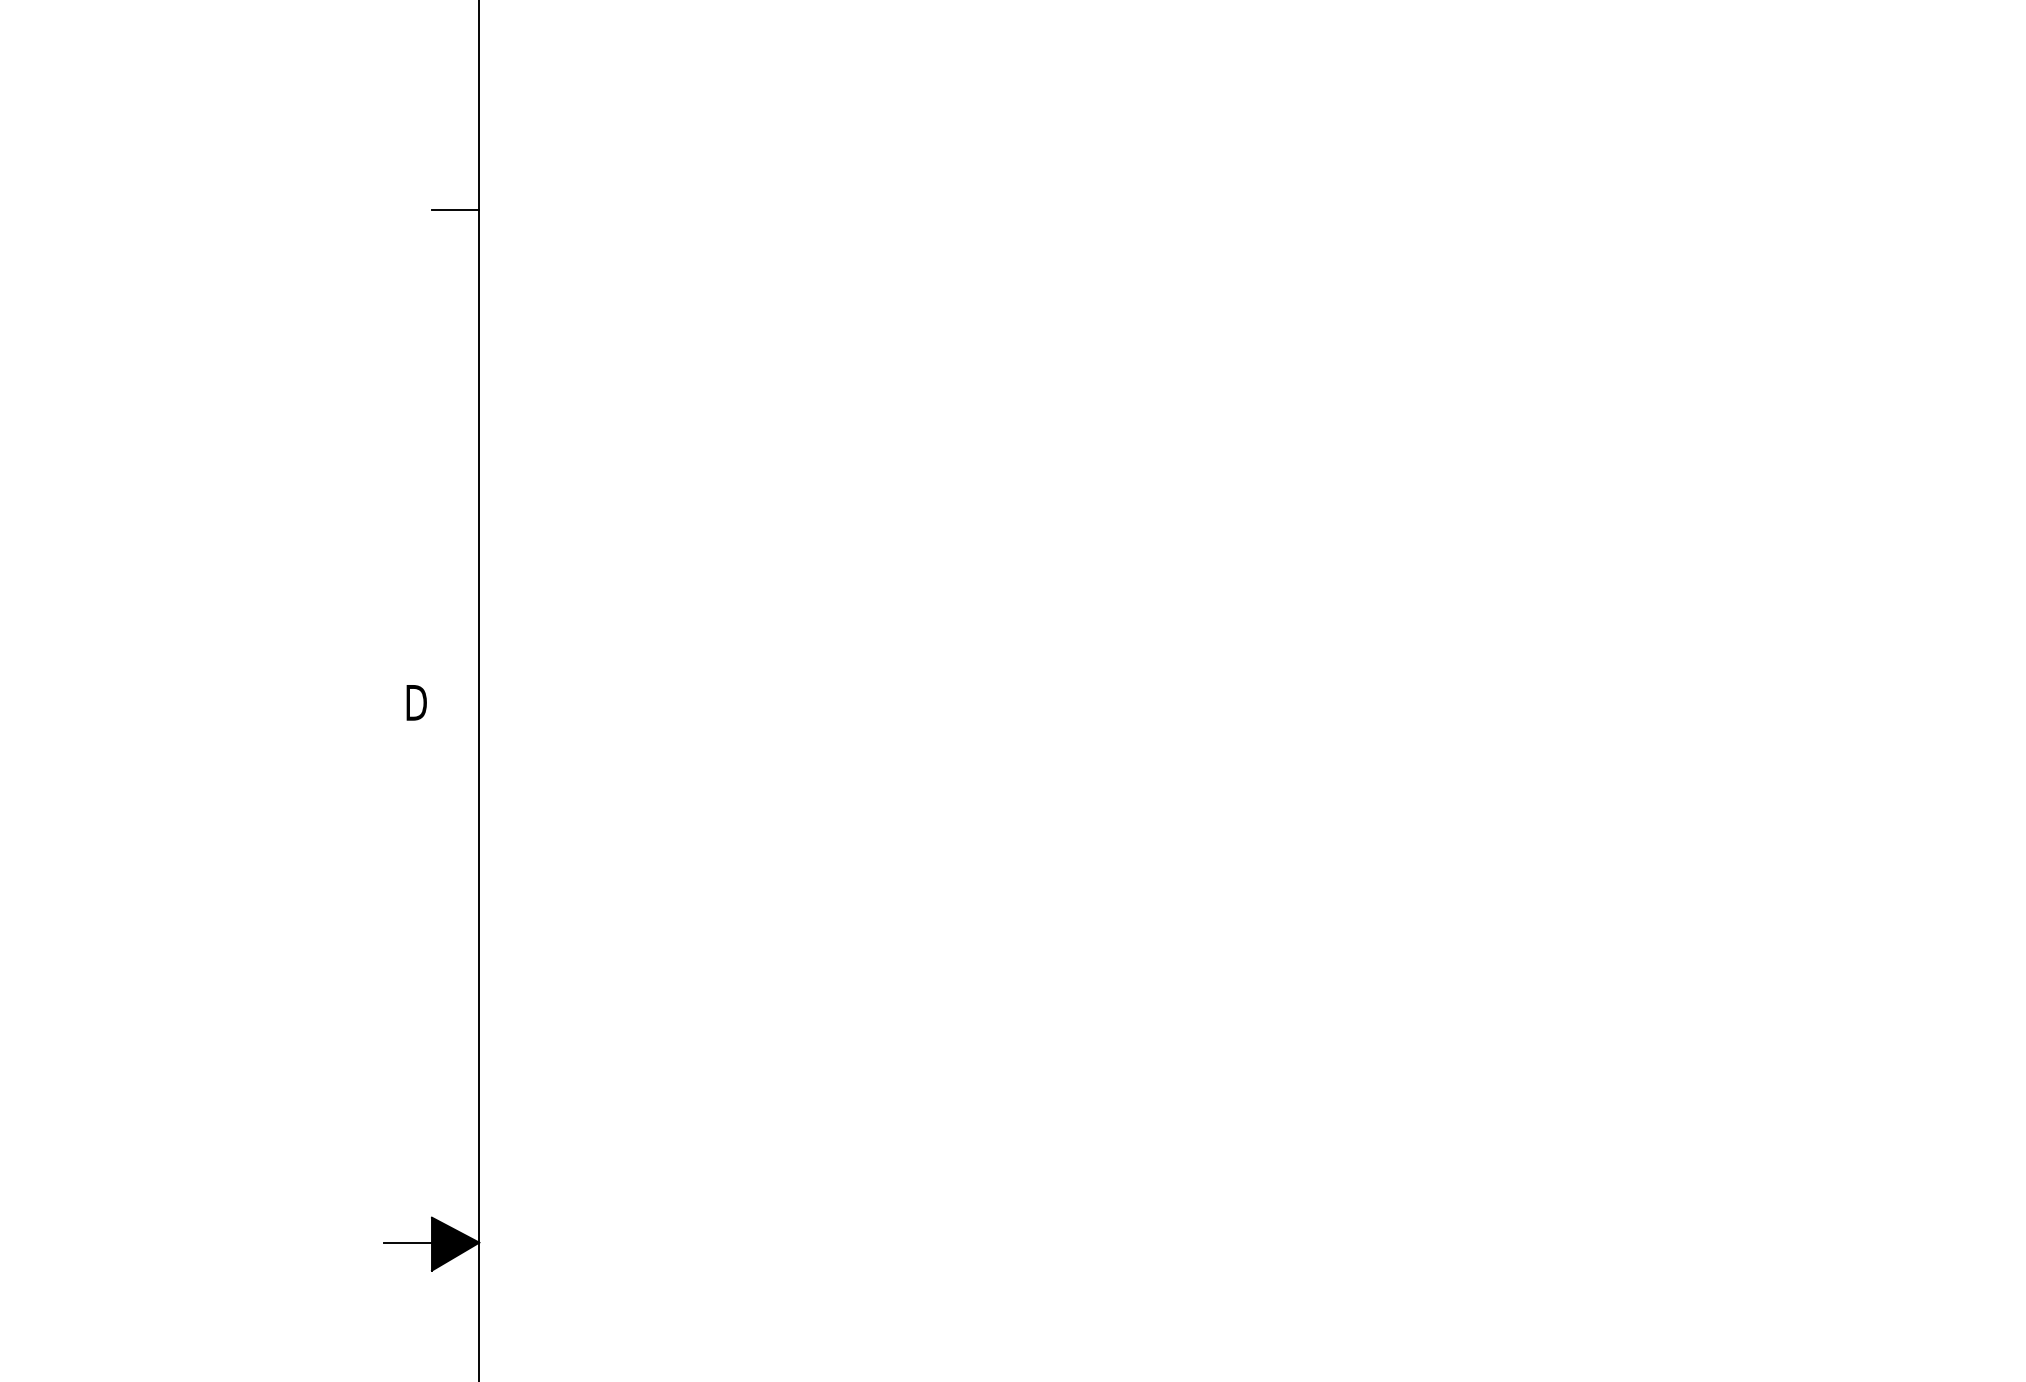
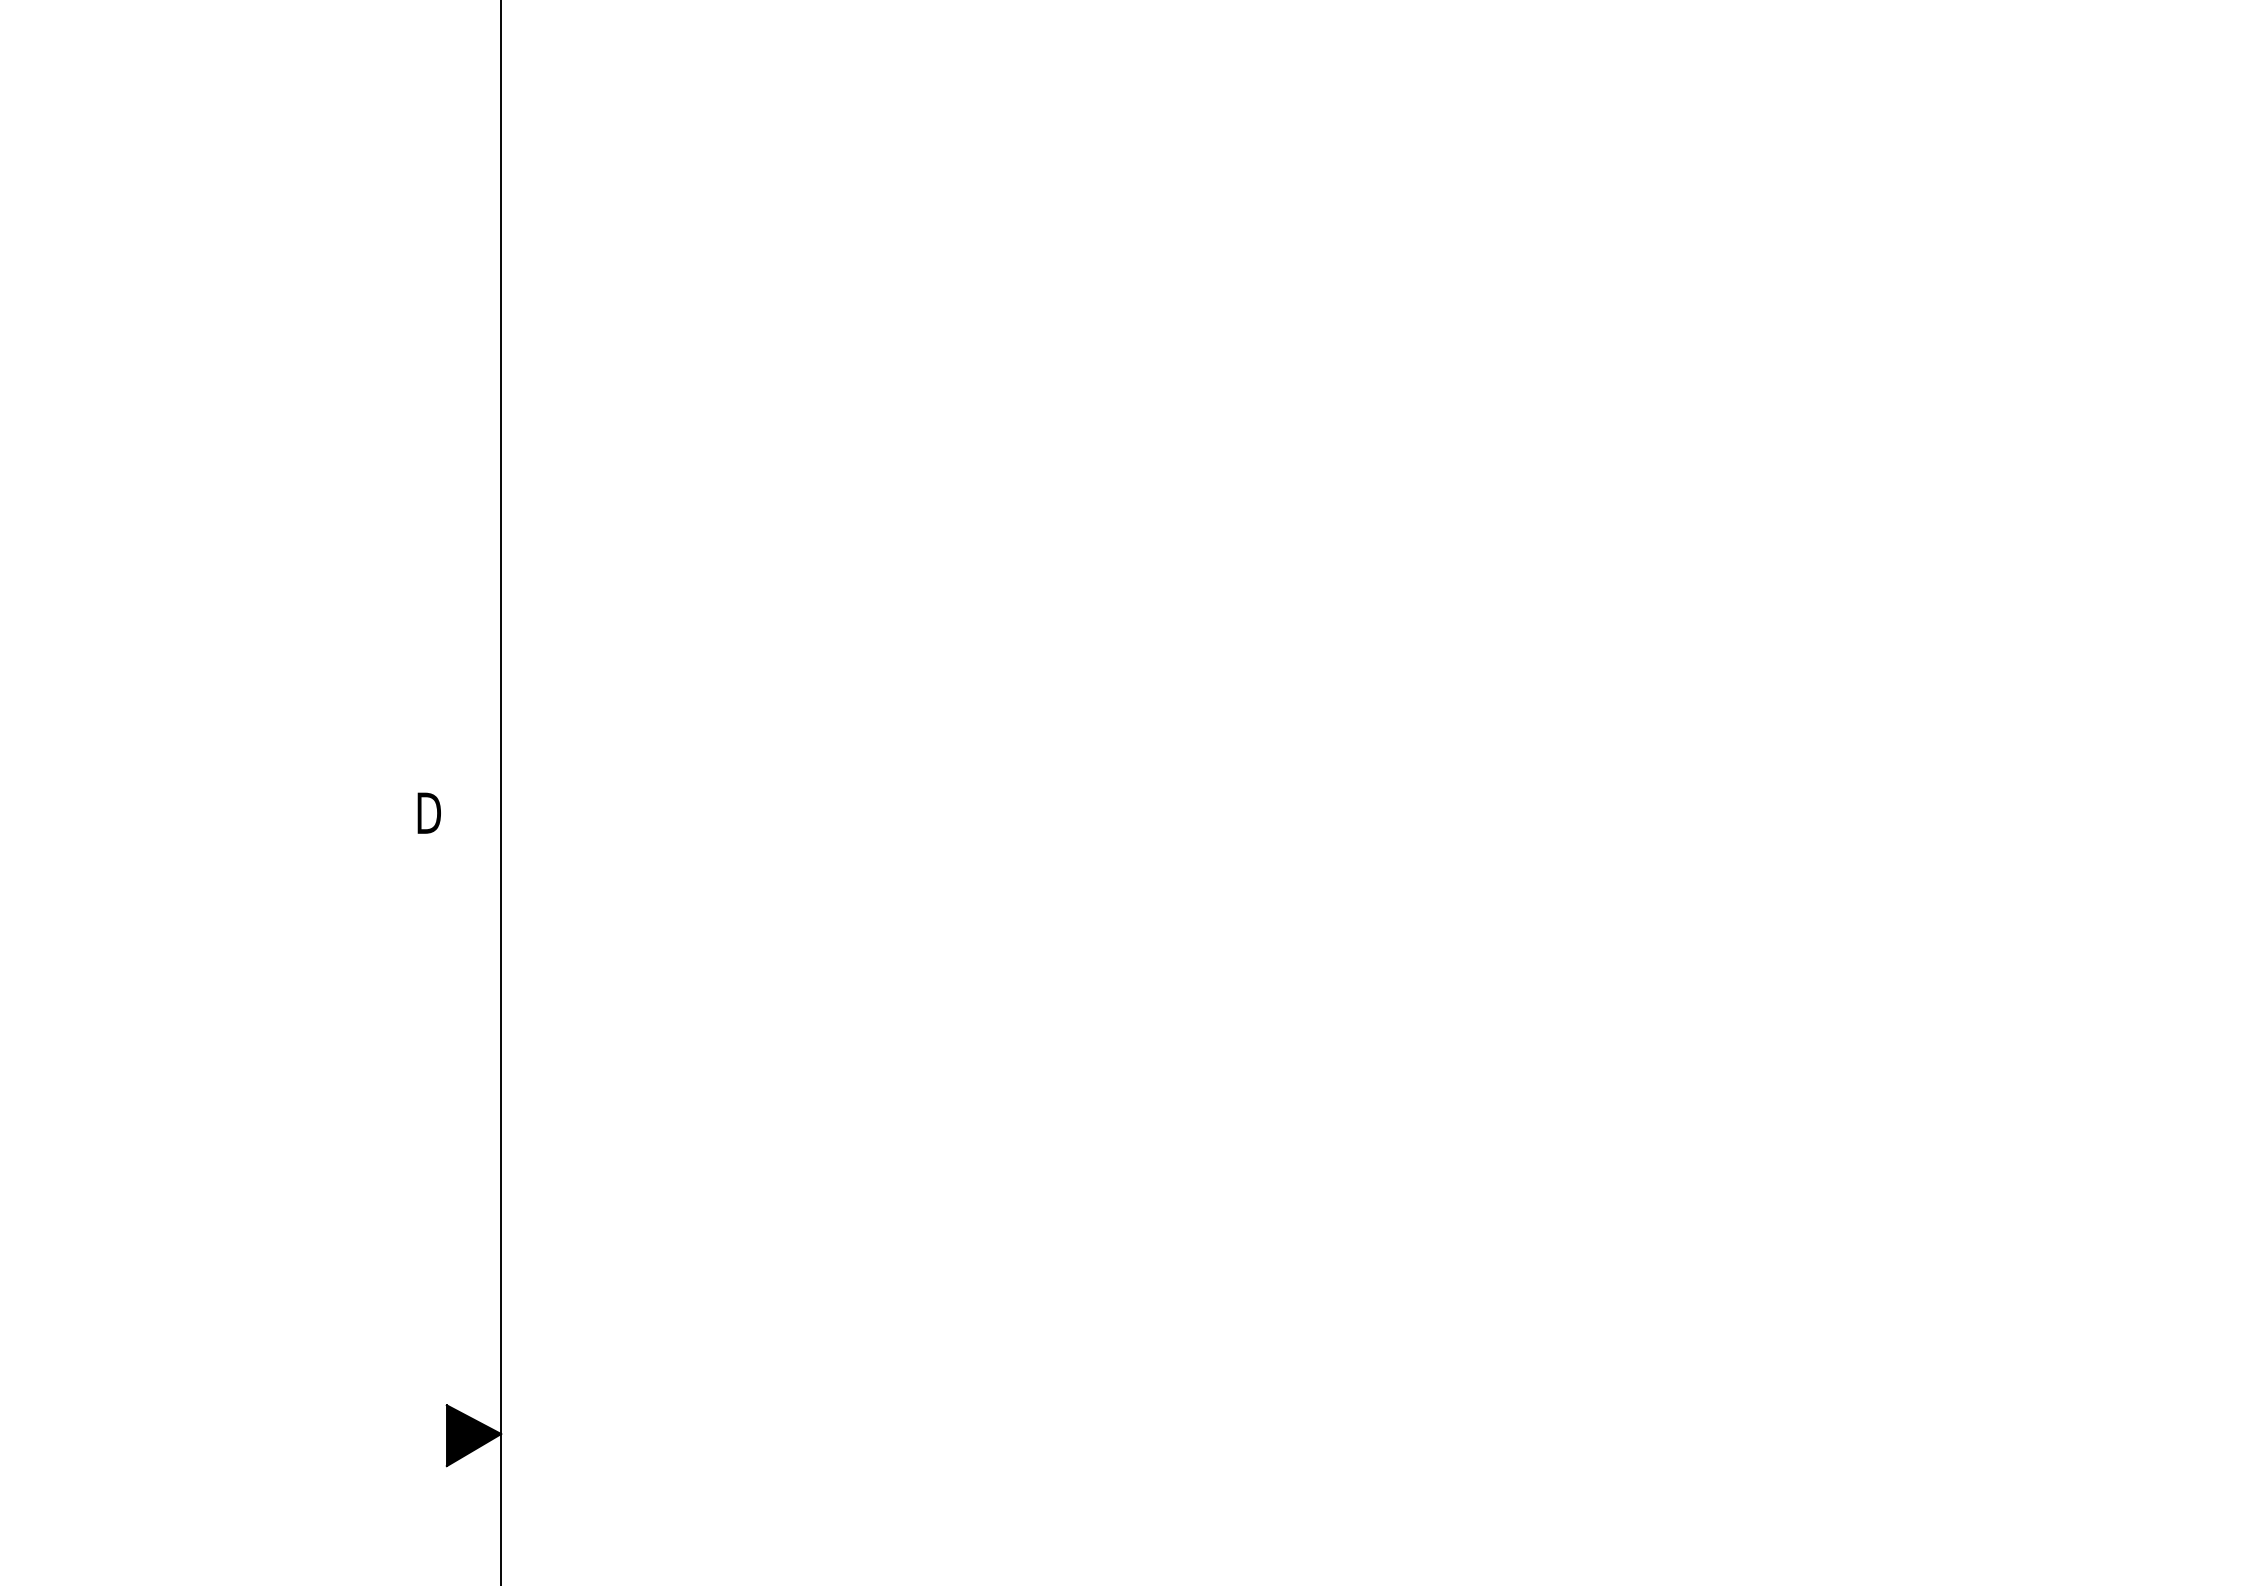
line: (455, 210) -> (473, 247), removed
line: (407, 1242) -> (418, 1433), removed

